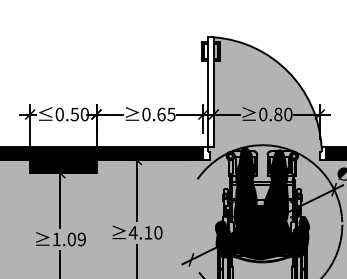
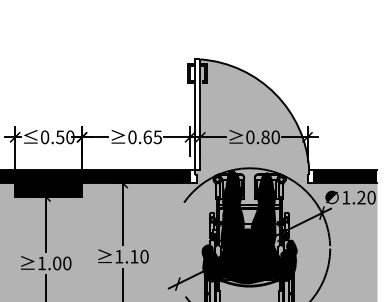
text: (132, 232) -> (118, 256), 4.10 -> 1.10
text: (82, 239) -> (67, 263), 1.09 -> 1.00

